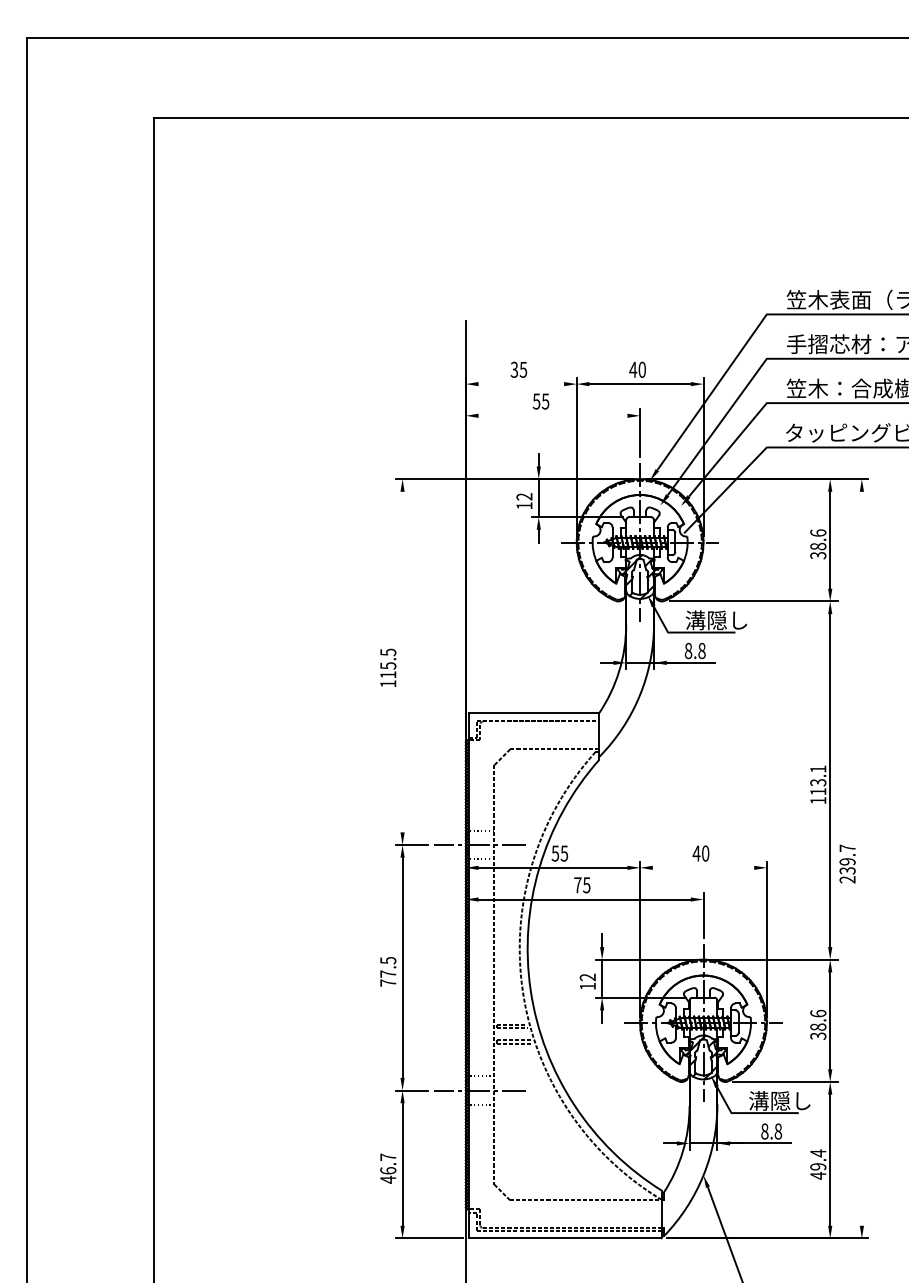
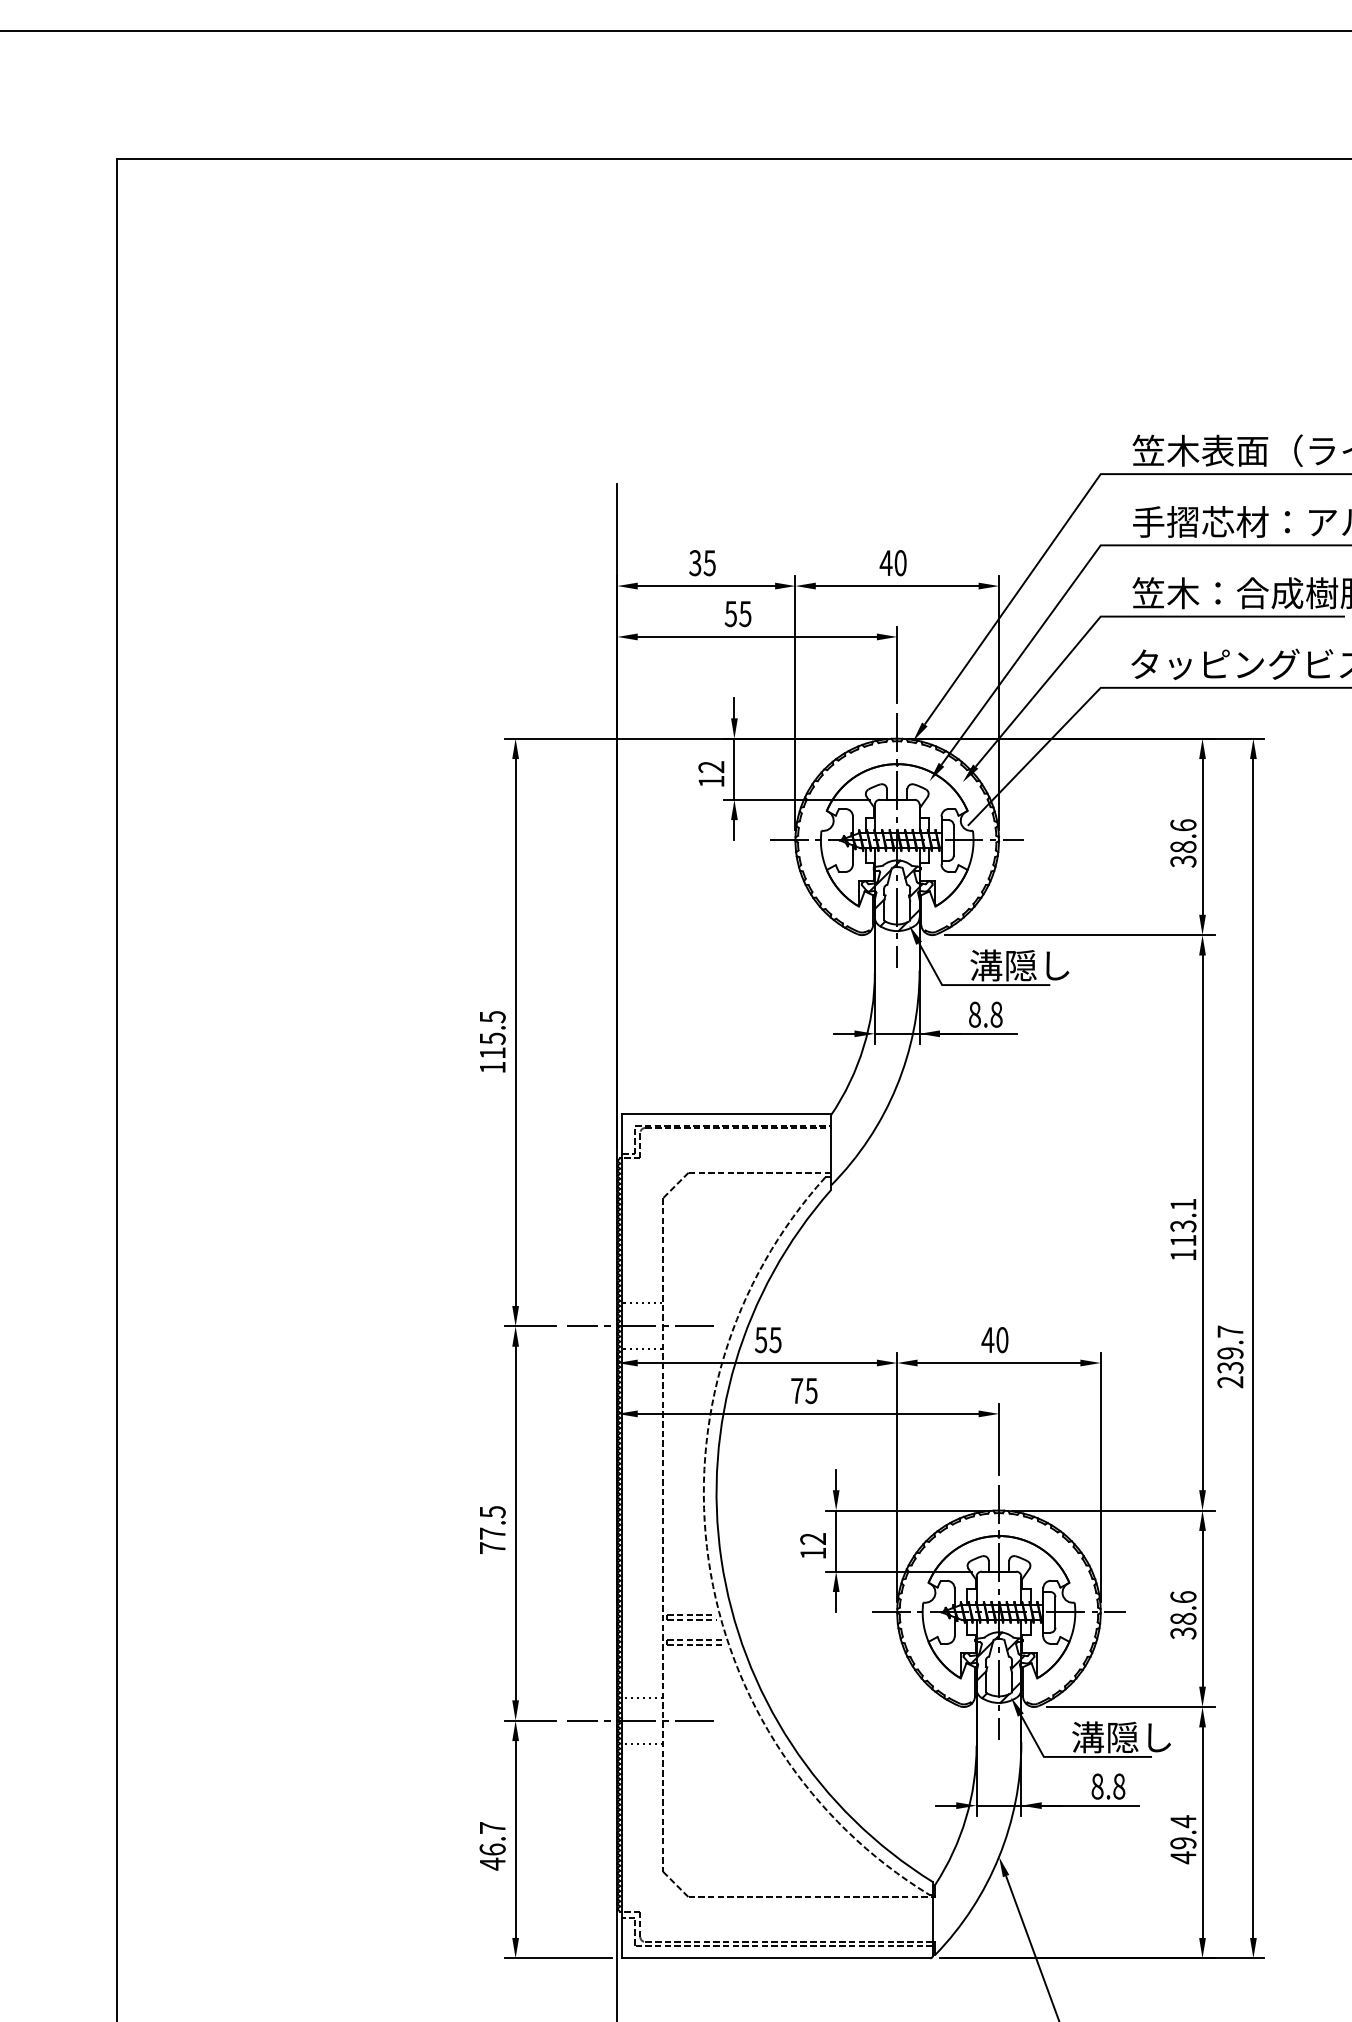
line: (521, 384) -> (706, 586), added
line: (552, 415) -> (756, 636), added
line: (402, 661) -> (515, 1031), added
line: (861, 858) -> (1252, 1348), added
line: (703, 867) -> (998, 1362), added

